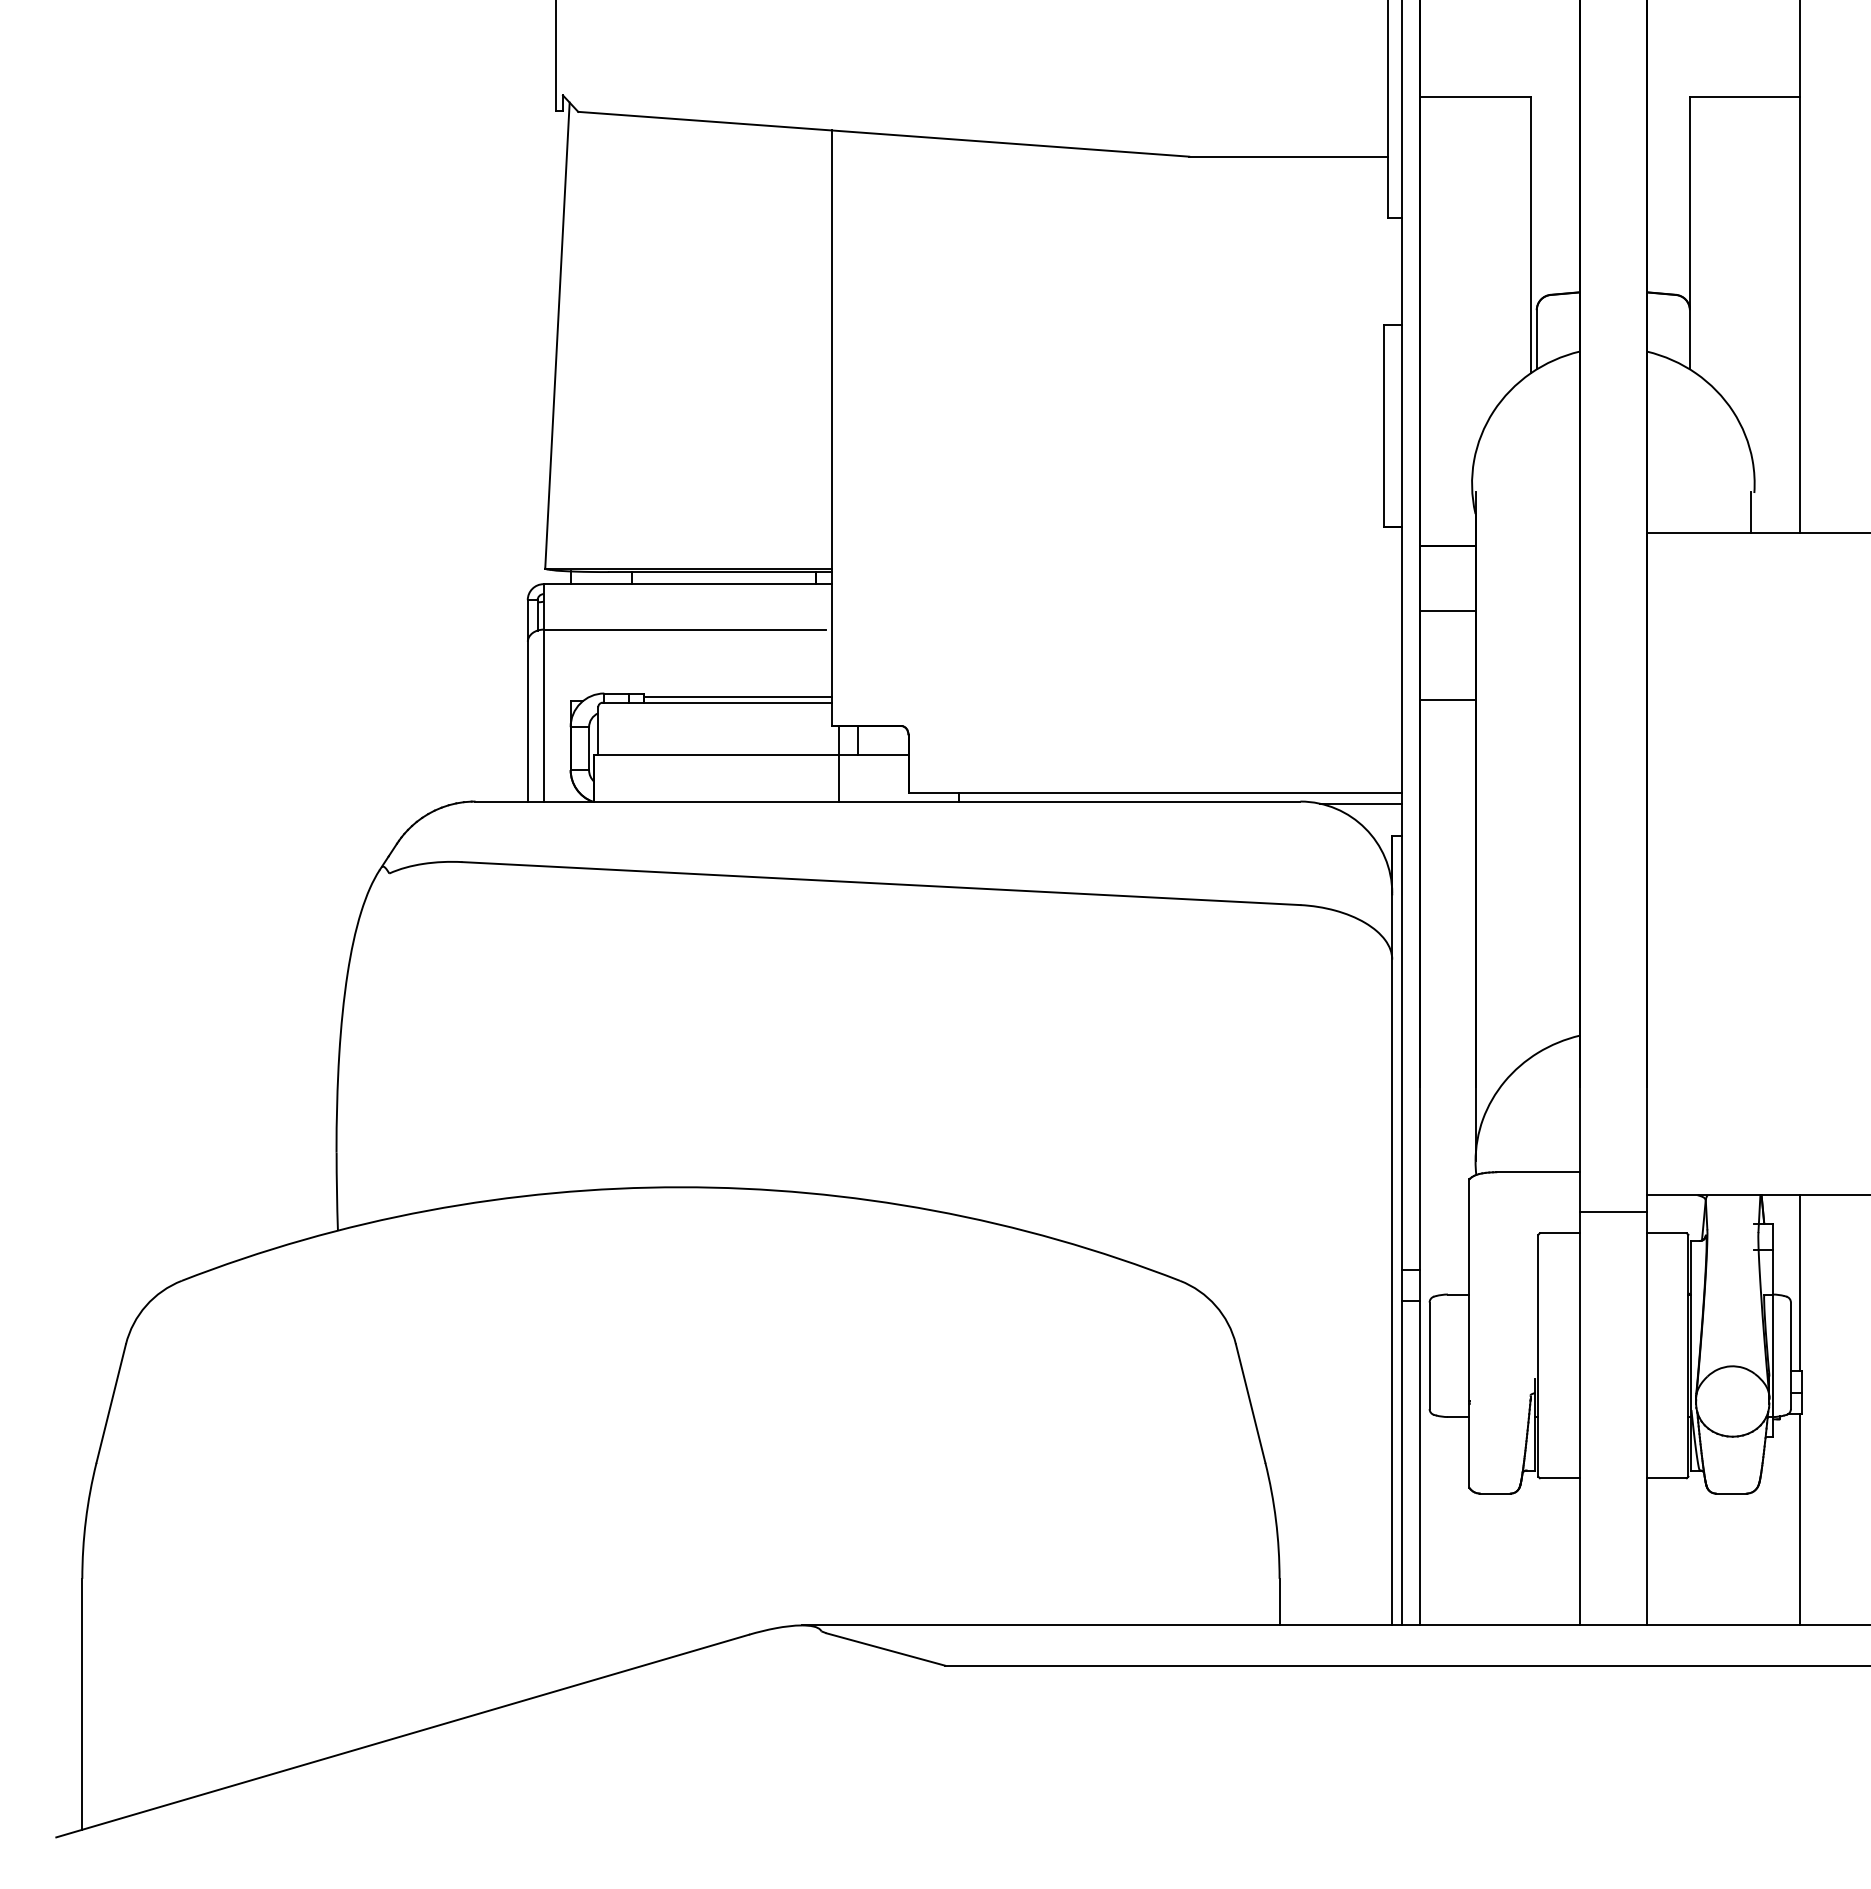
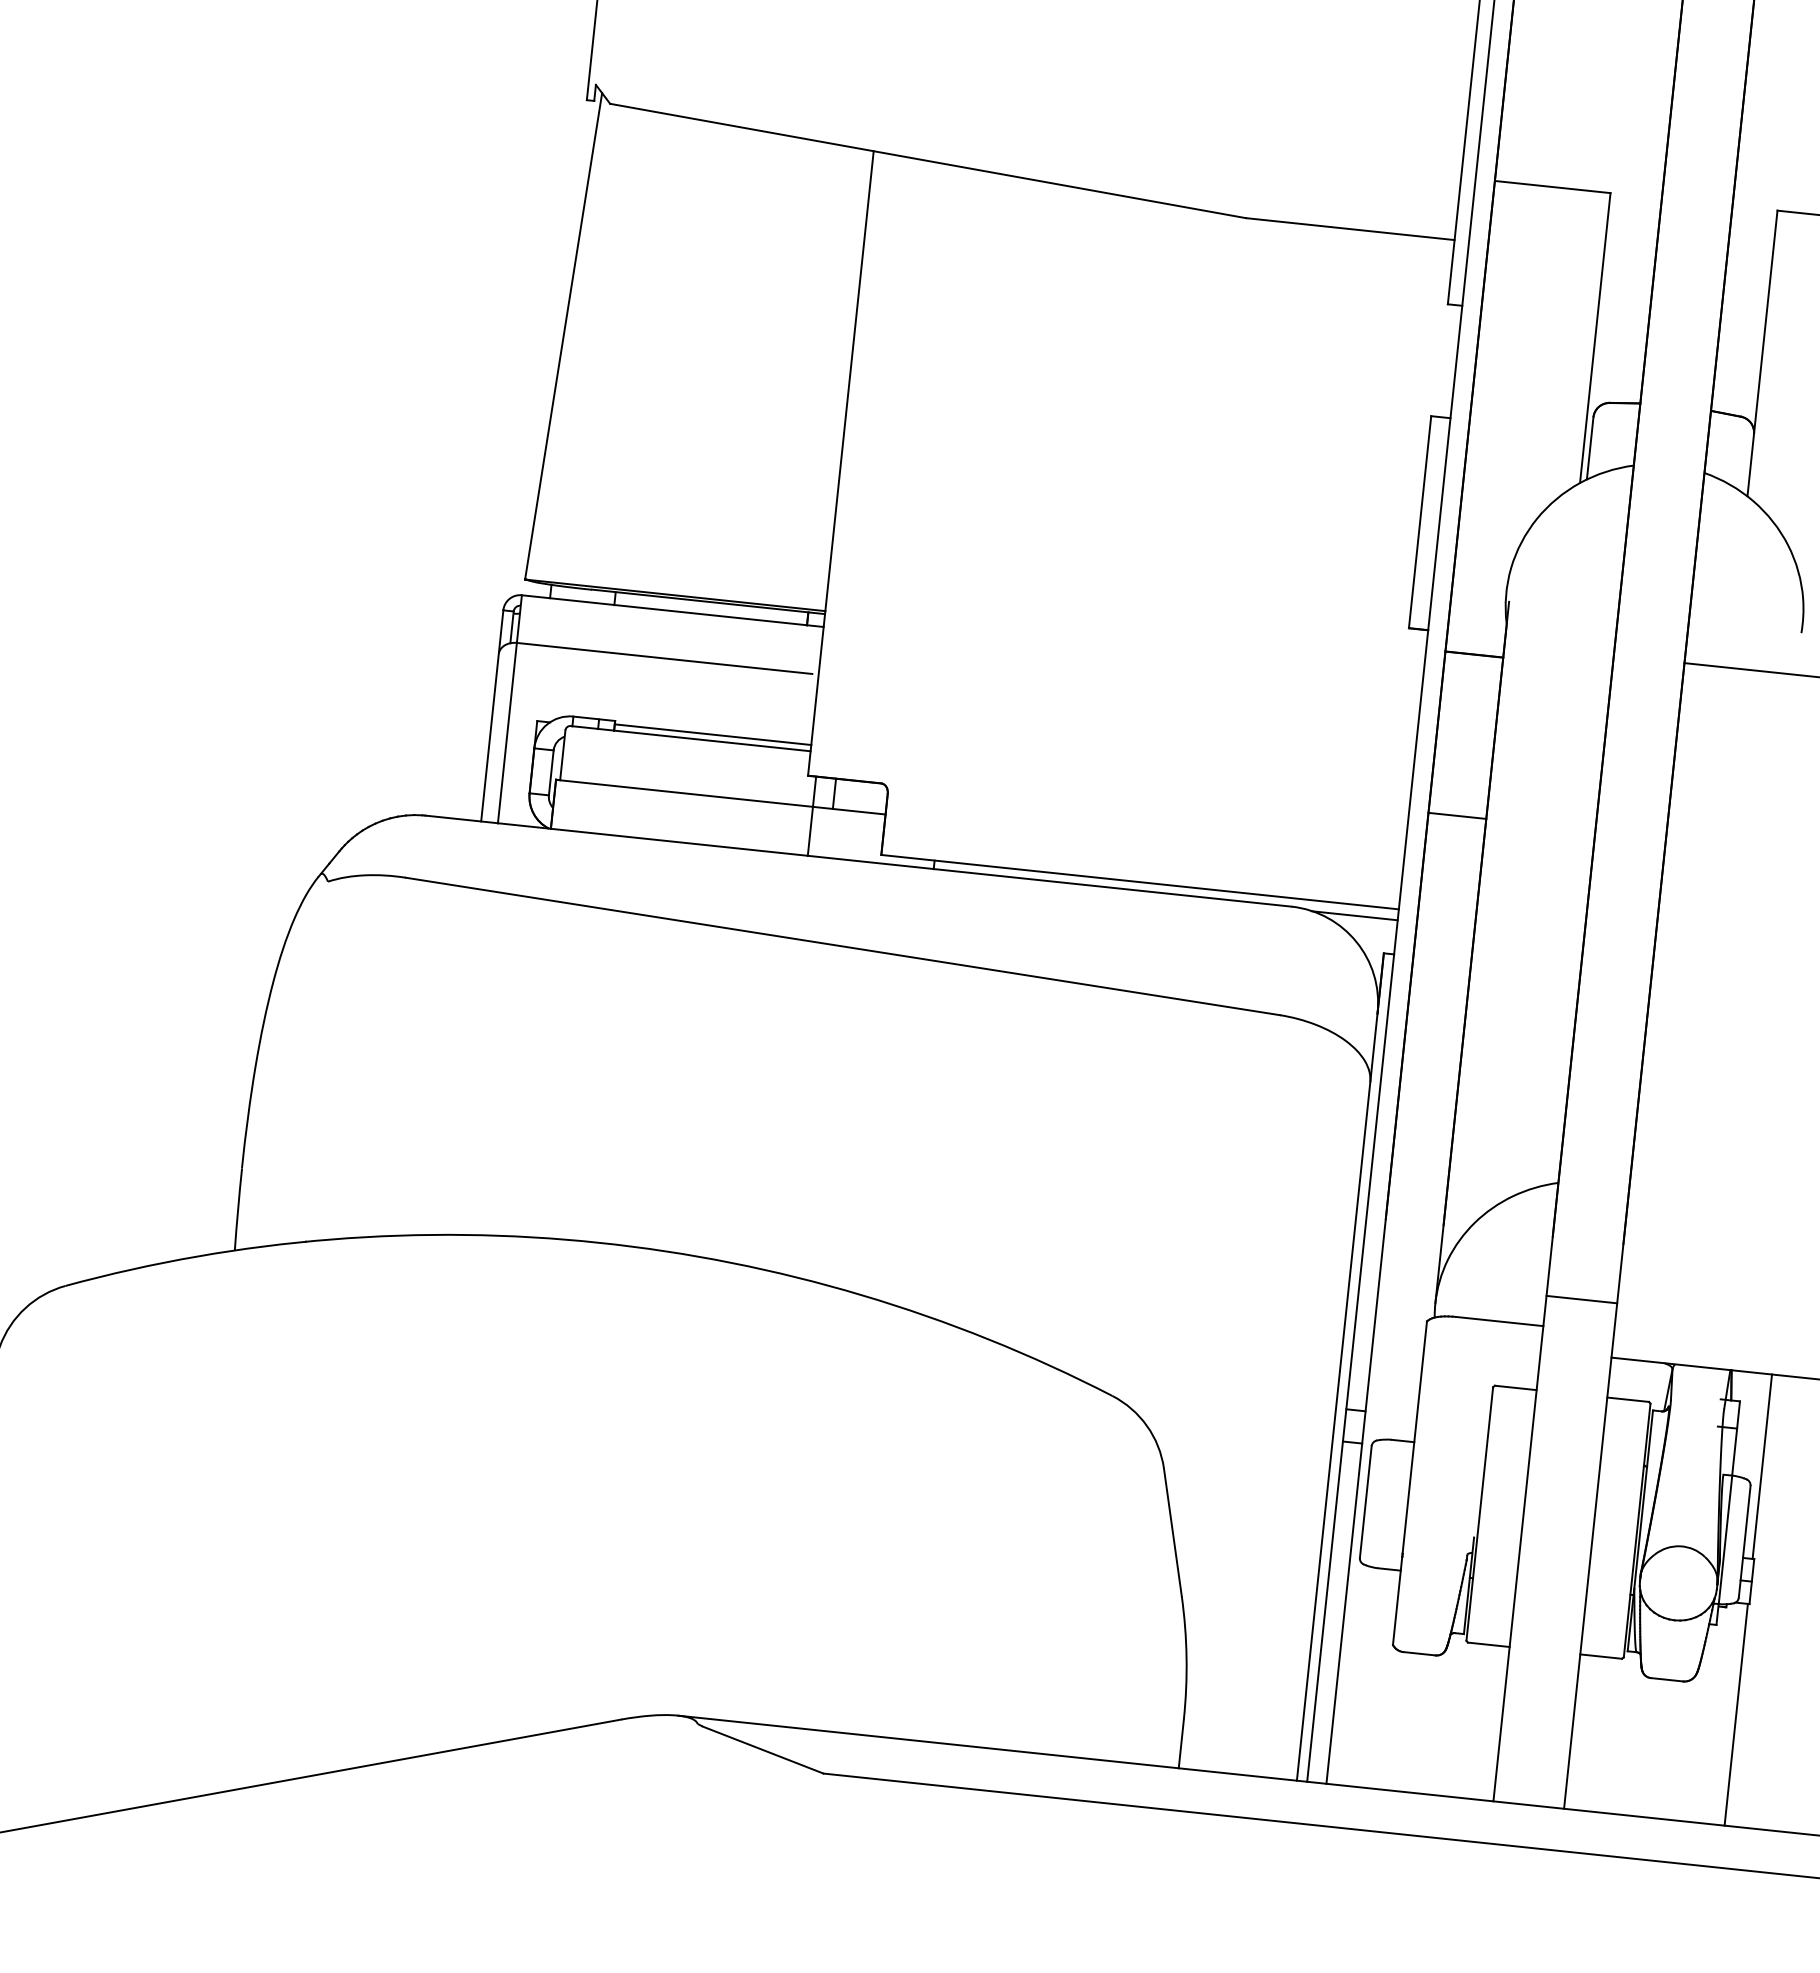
line: (1751, 512) -> (1796, 653), removed
line: (1447, 611) -> (1466, 723), removed
line: (1613, 1212) -> (1582, 1299), moved

